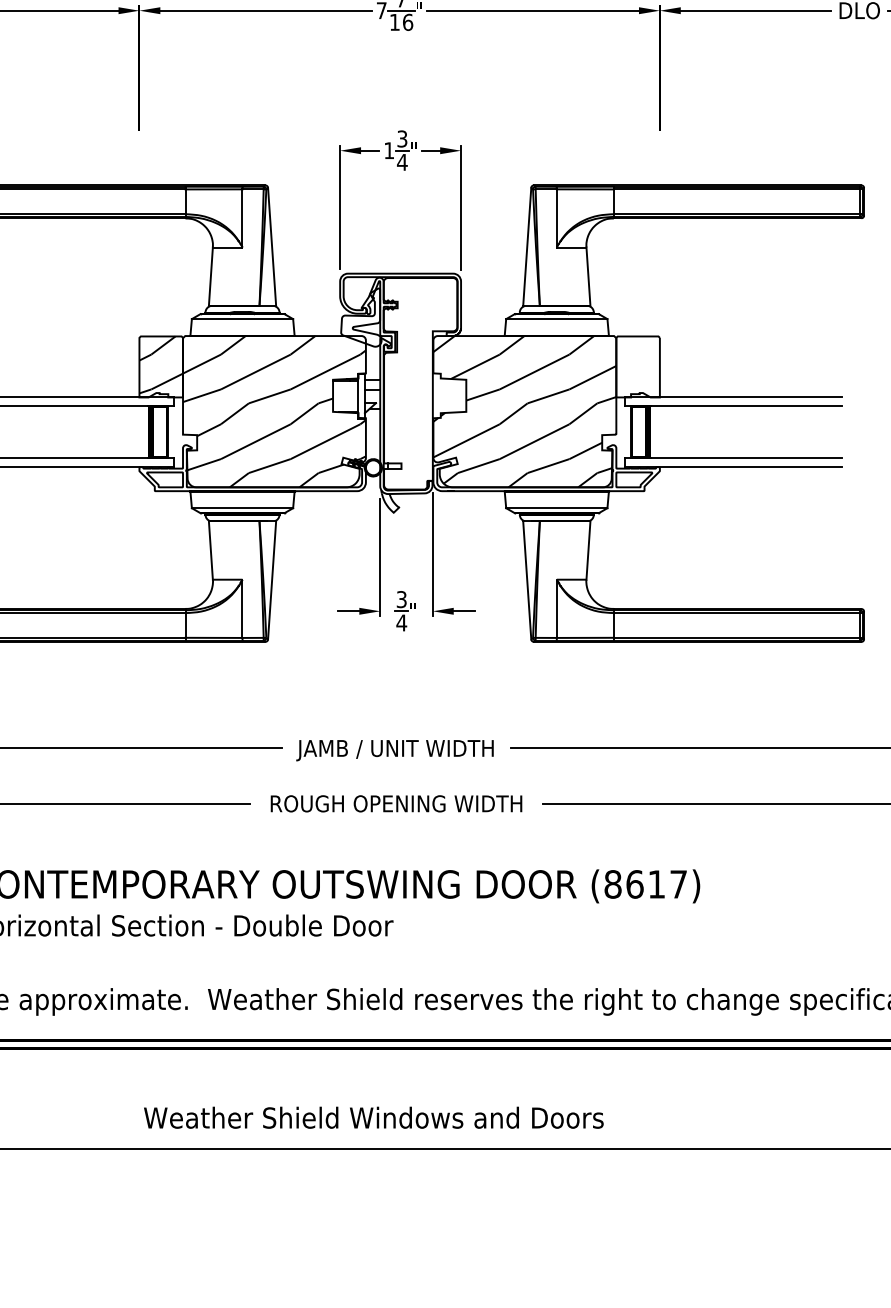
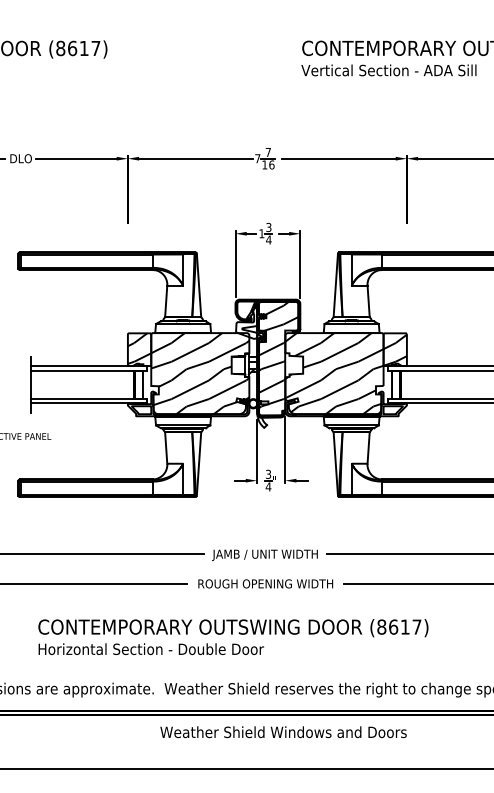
hatch: (636, 366) -> (394, 349), added
hatch: (420, 377) -> (278, 355), added
text: (373, 1118) -> (283, 732), moved

